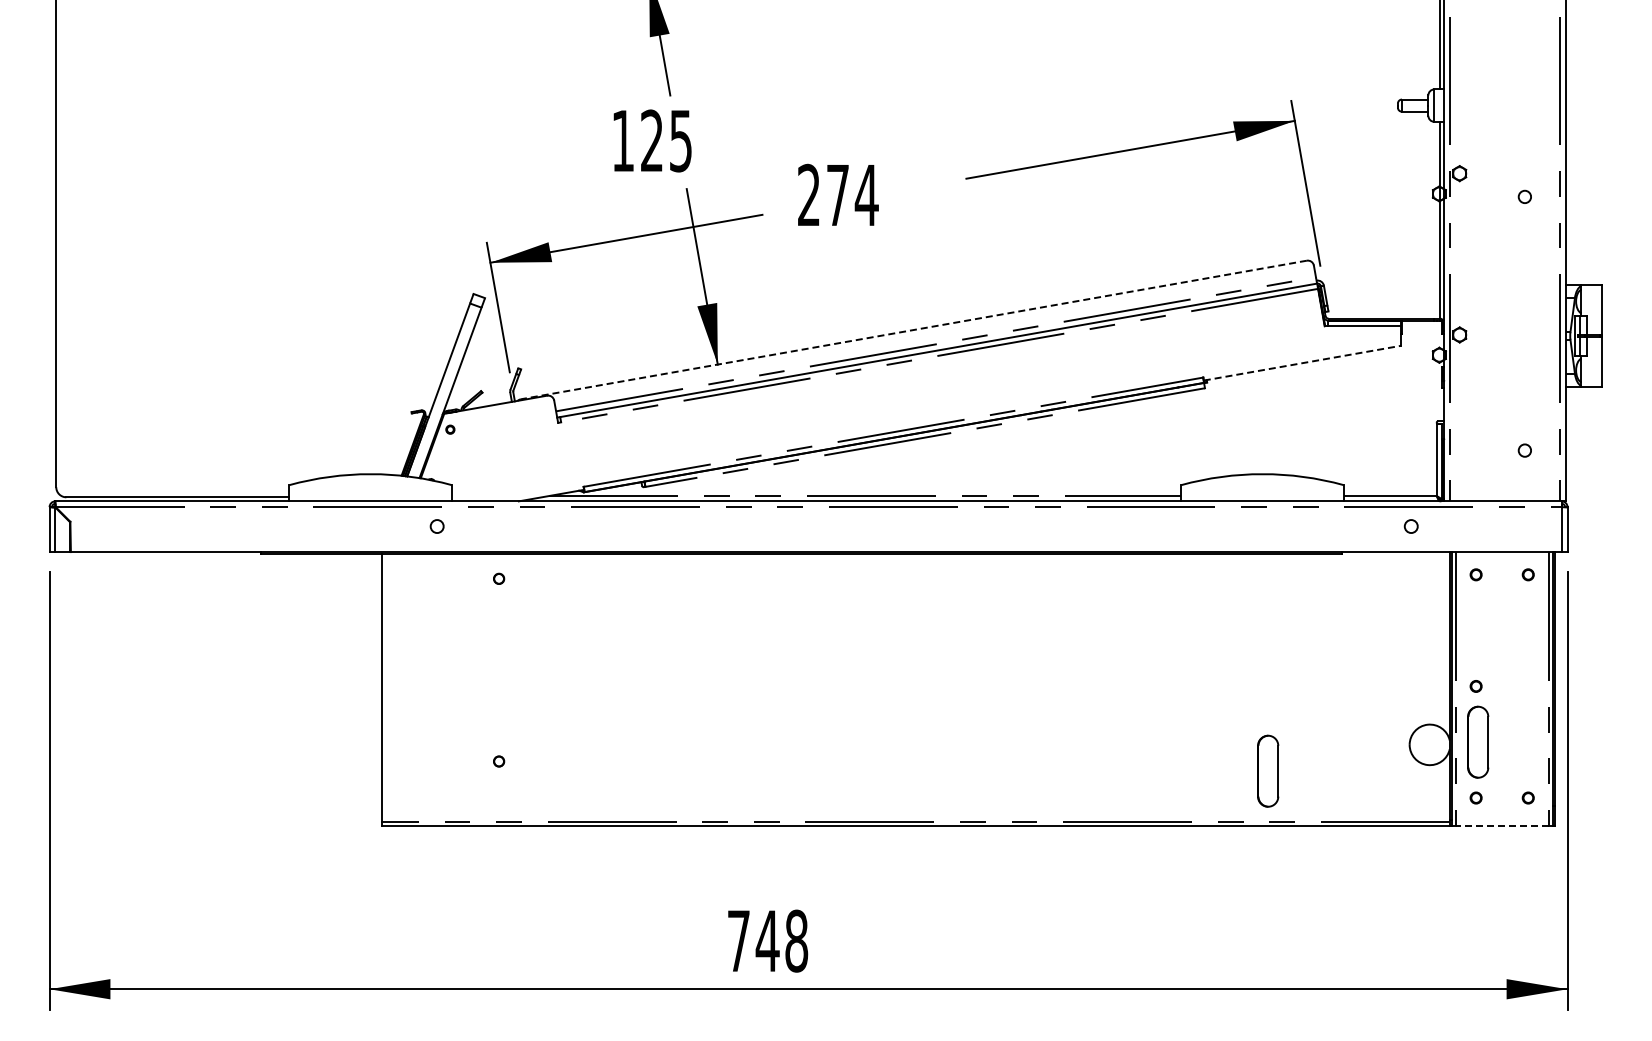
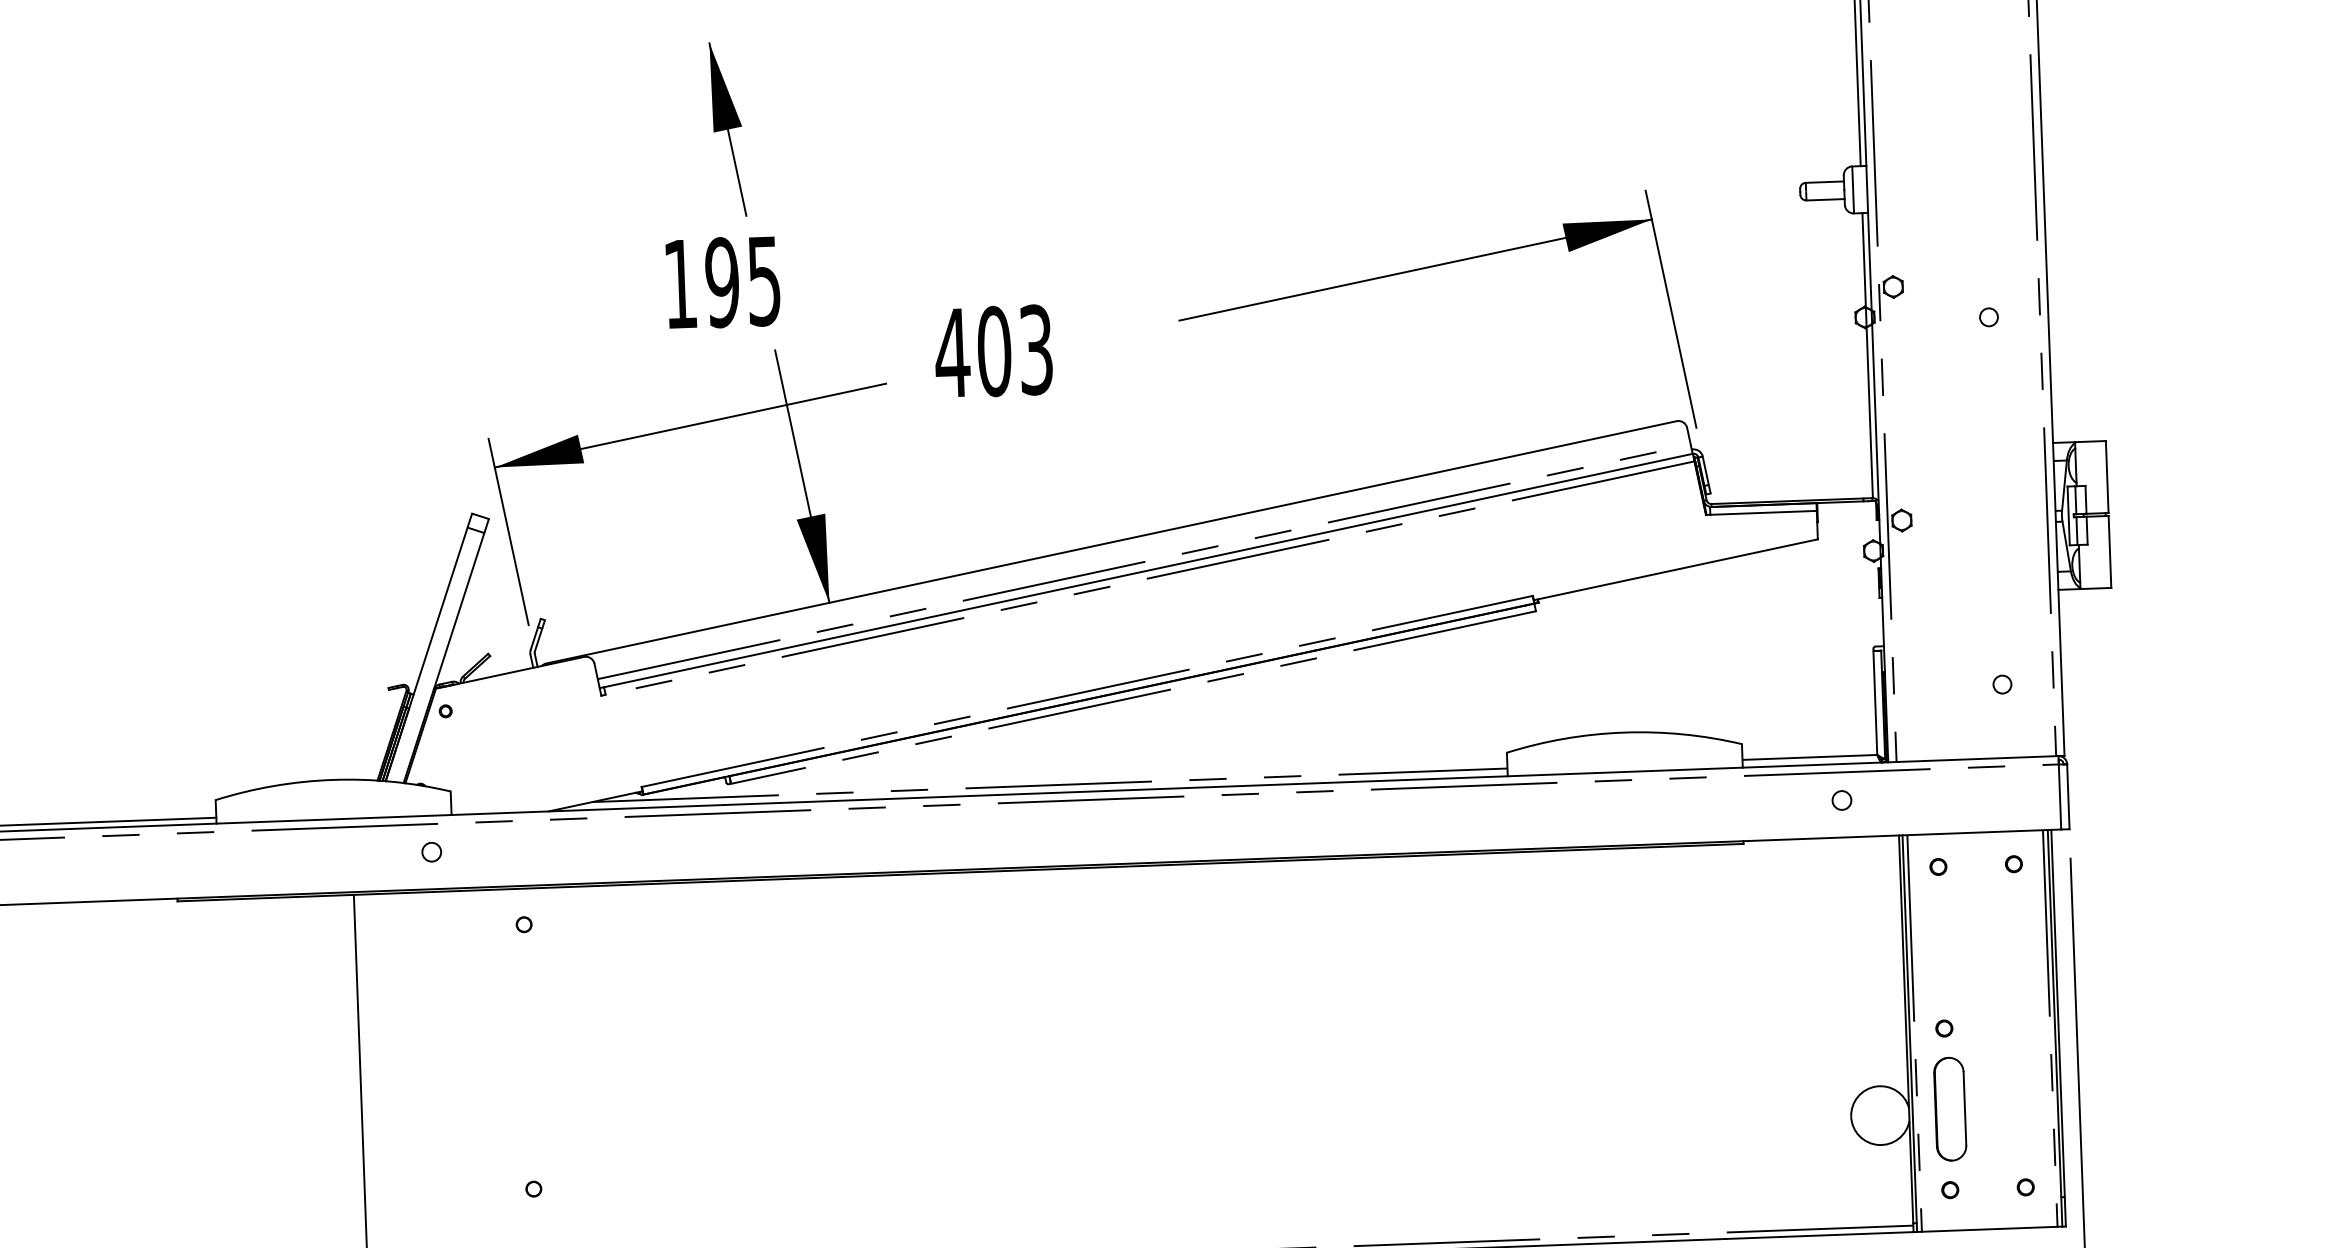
text: (651, 140) -> (721, 281), 125 -> 195
text: (837, 194) -> (993, 350), 274 -> 403
line: (913, 330) -> (1110, 543), dashed -> solid
line: (1303, 363) -> (1677, 570), dashed -> solid
part: (1268, 770) -> (1648, 1161), removed
line: (1502, 826) -> (1989, 1229), dashed -> solid

